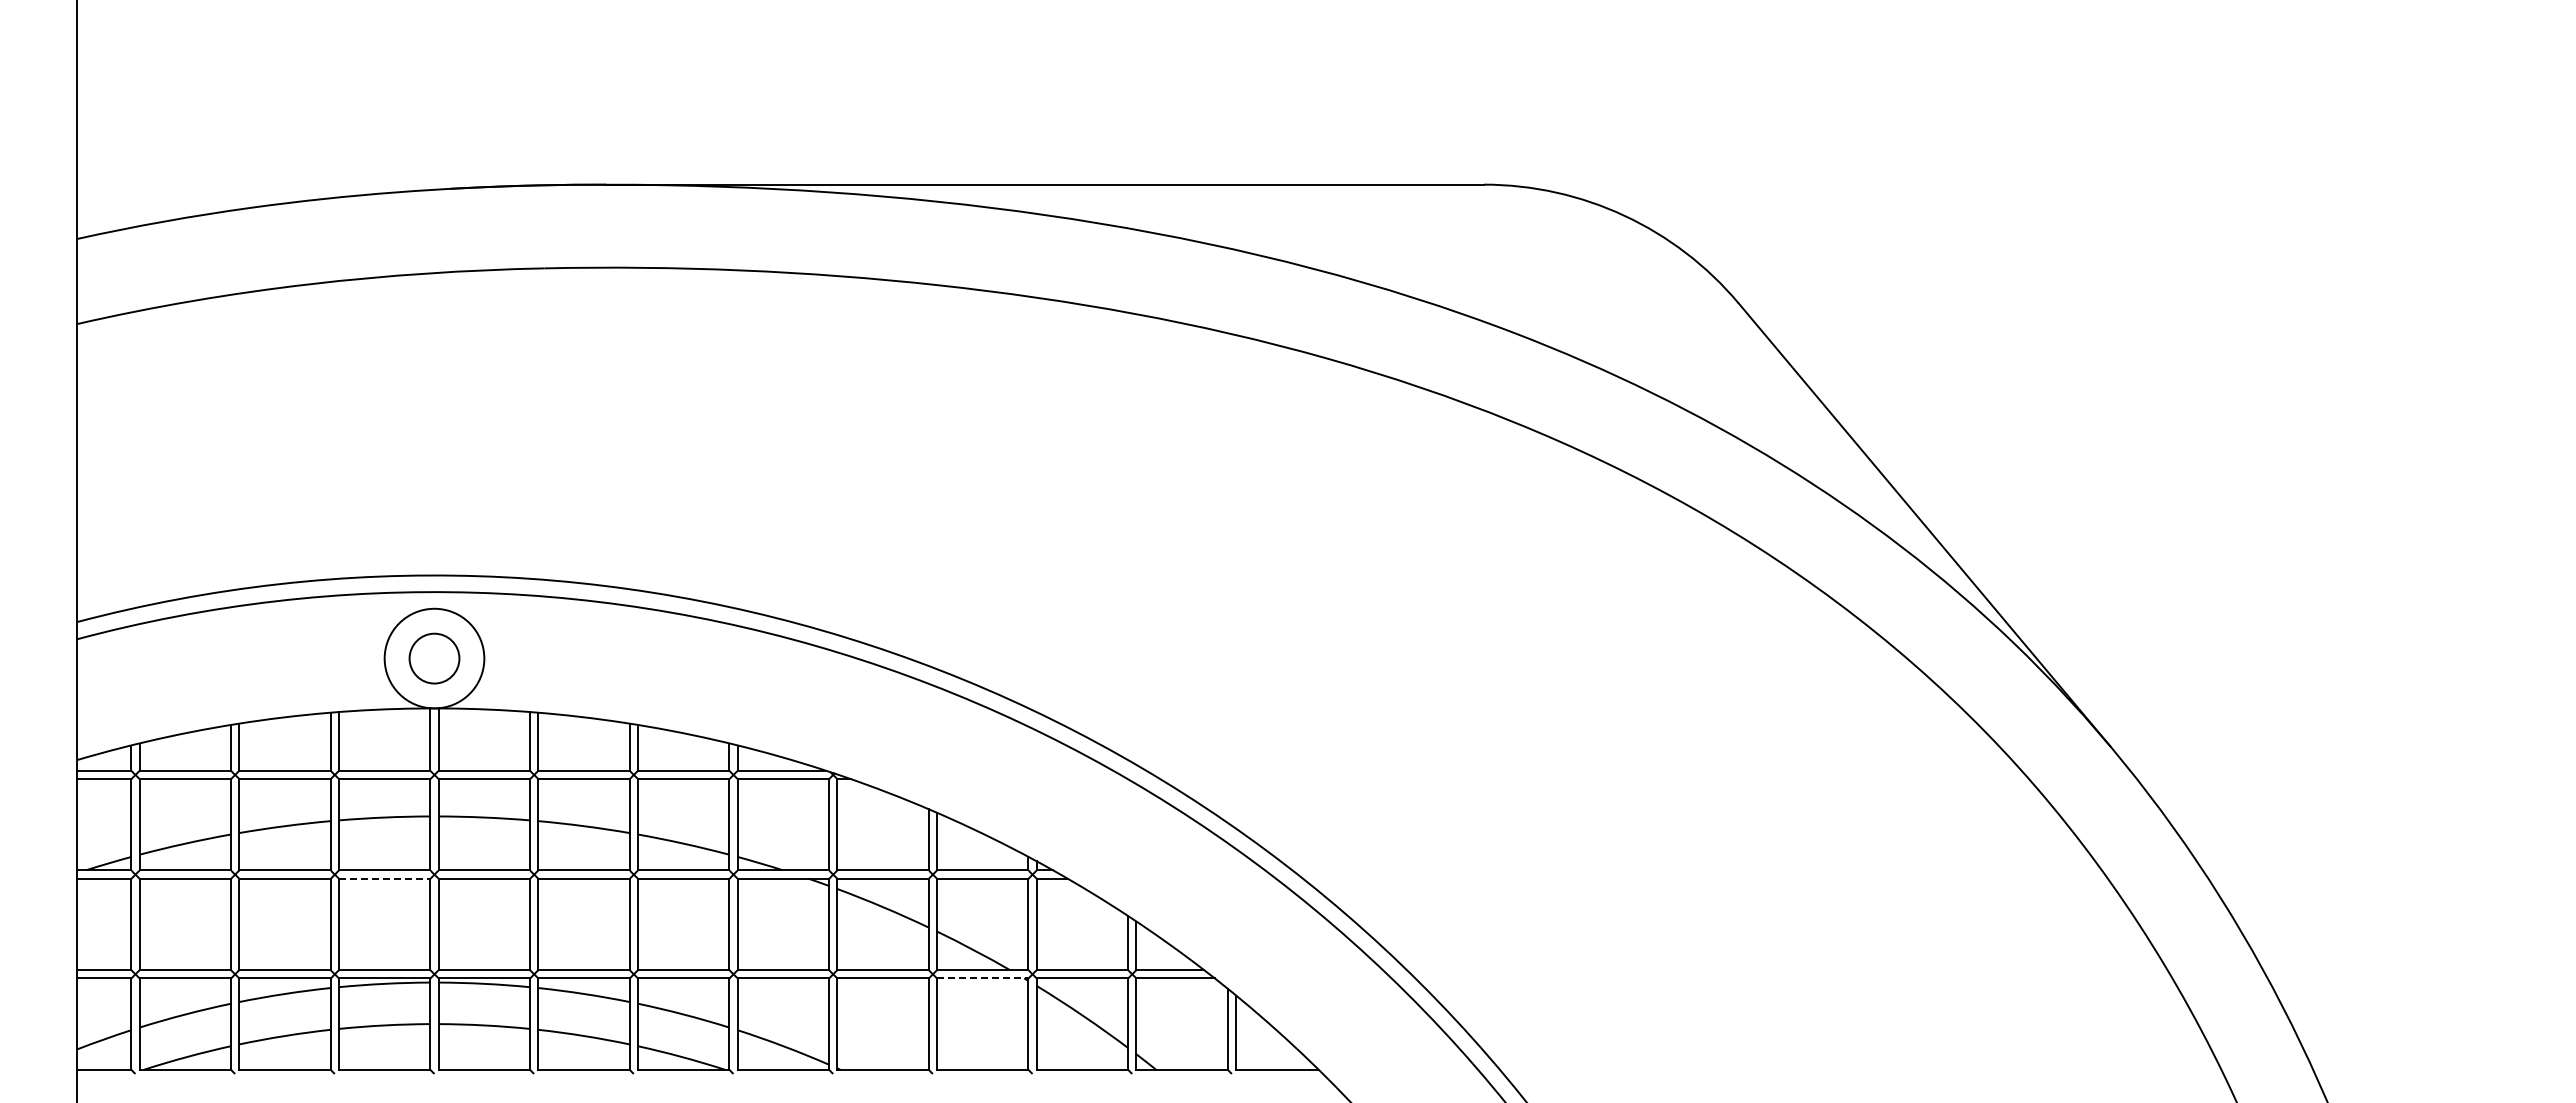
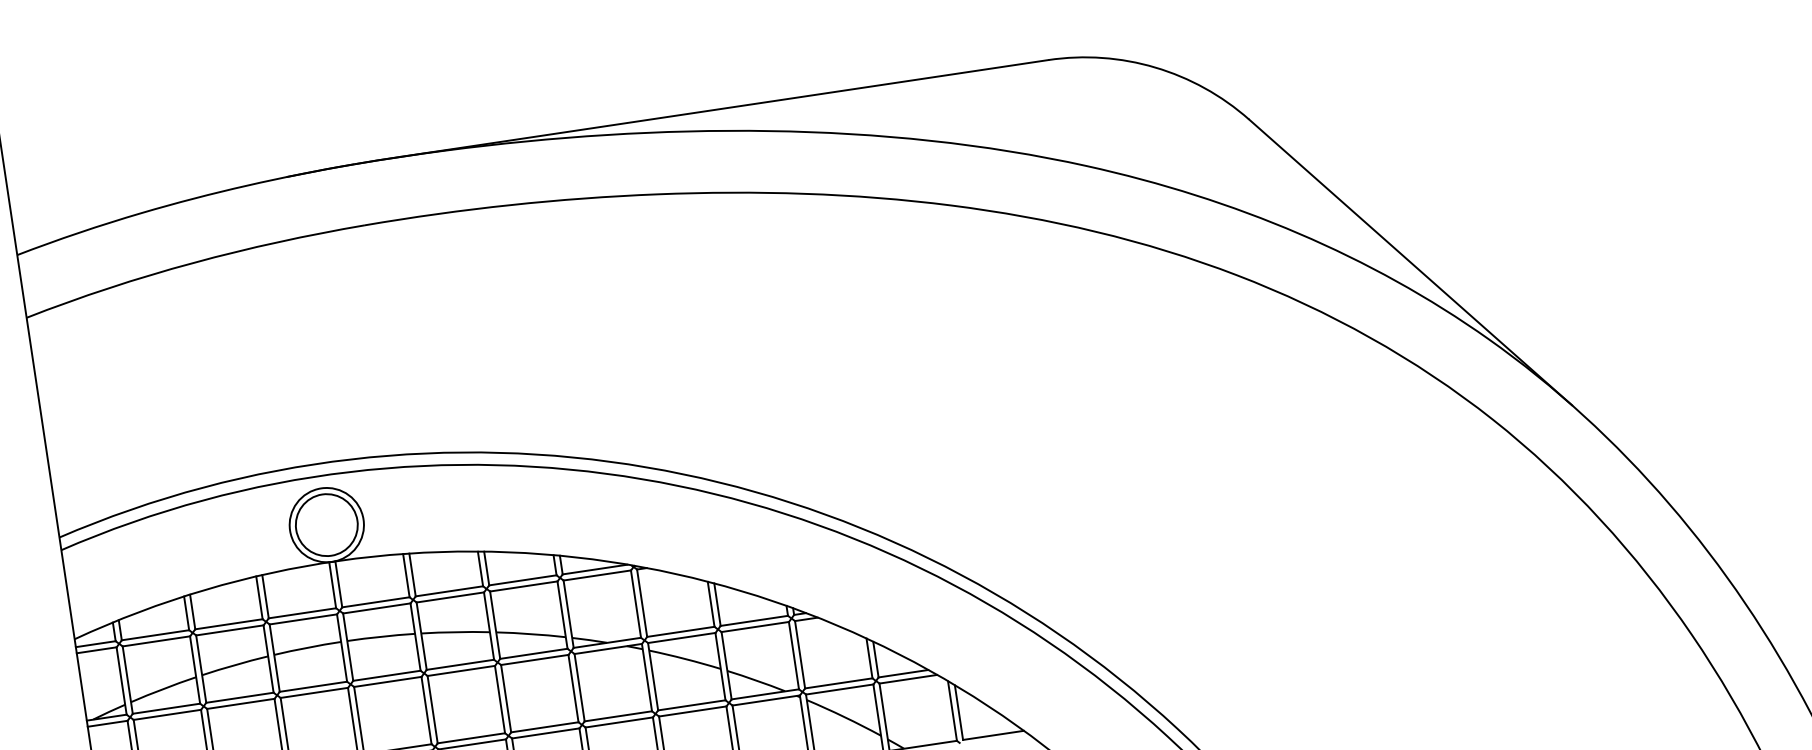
circle: (434, 658) -> (326, 525), size x1.67
line: (384, 878) -> (314, 692), dashed -> solid
line: (982, 978) -> (766, 700), dashed -> solid

